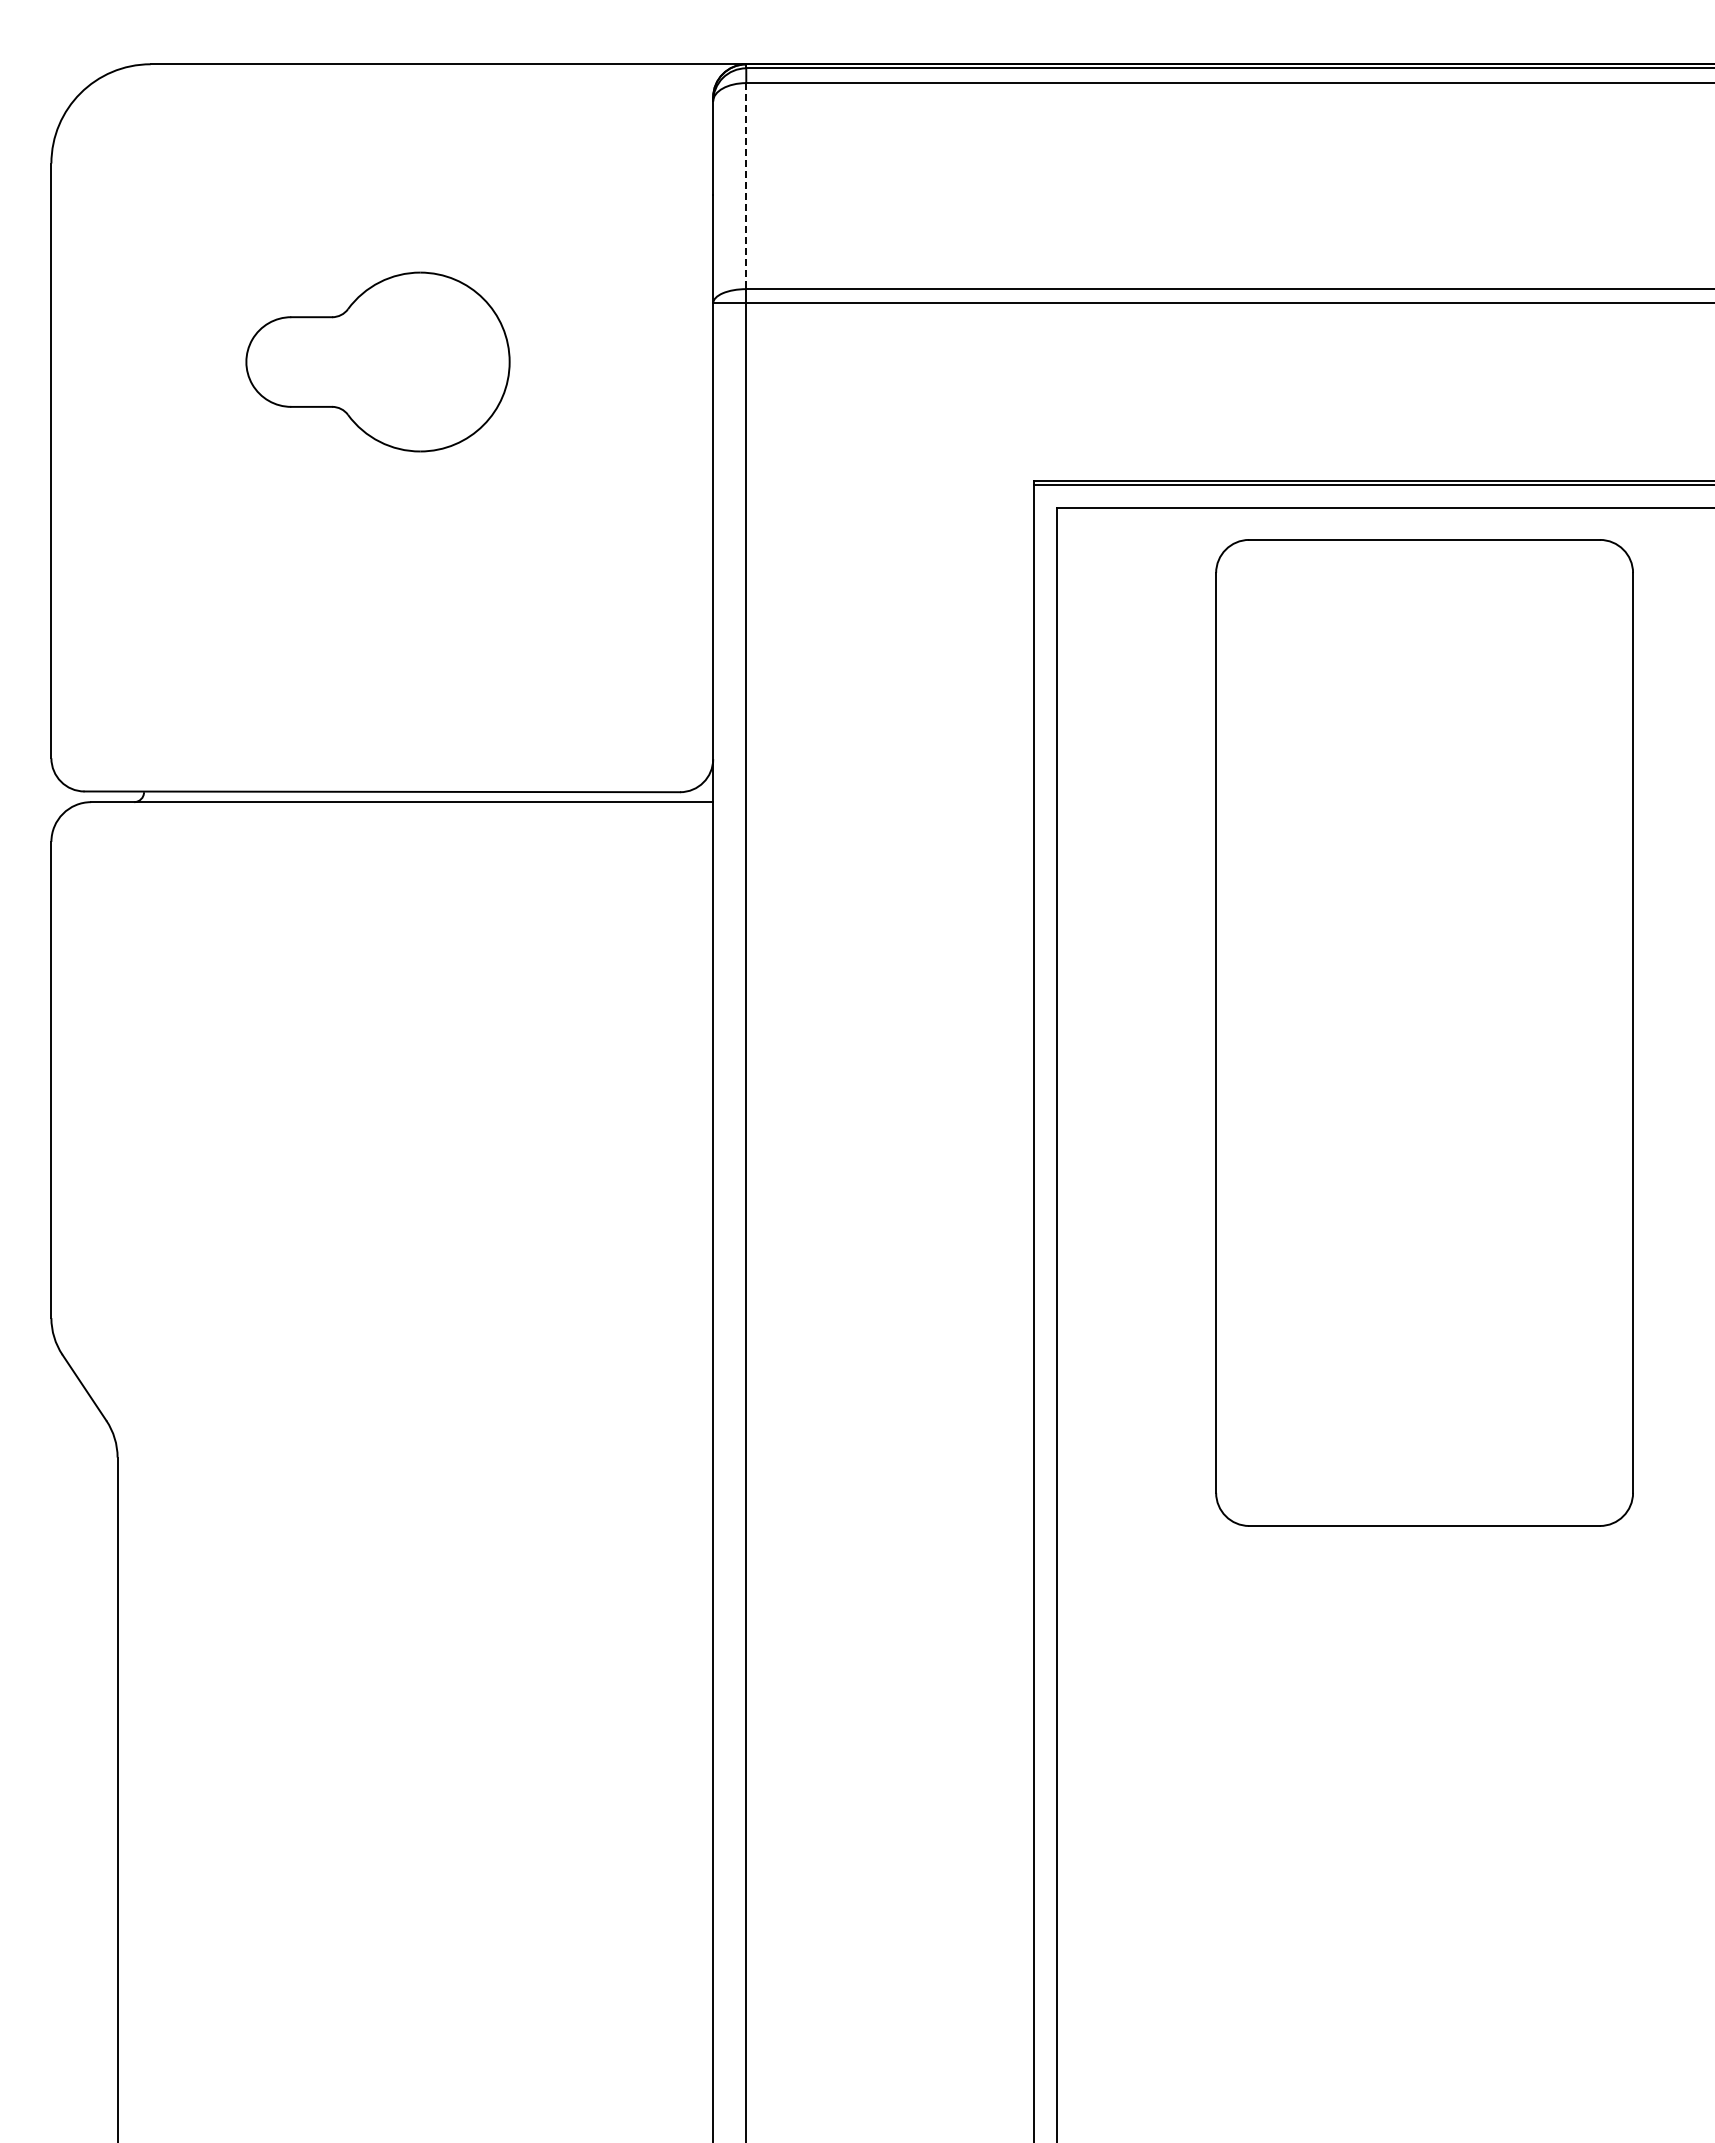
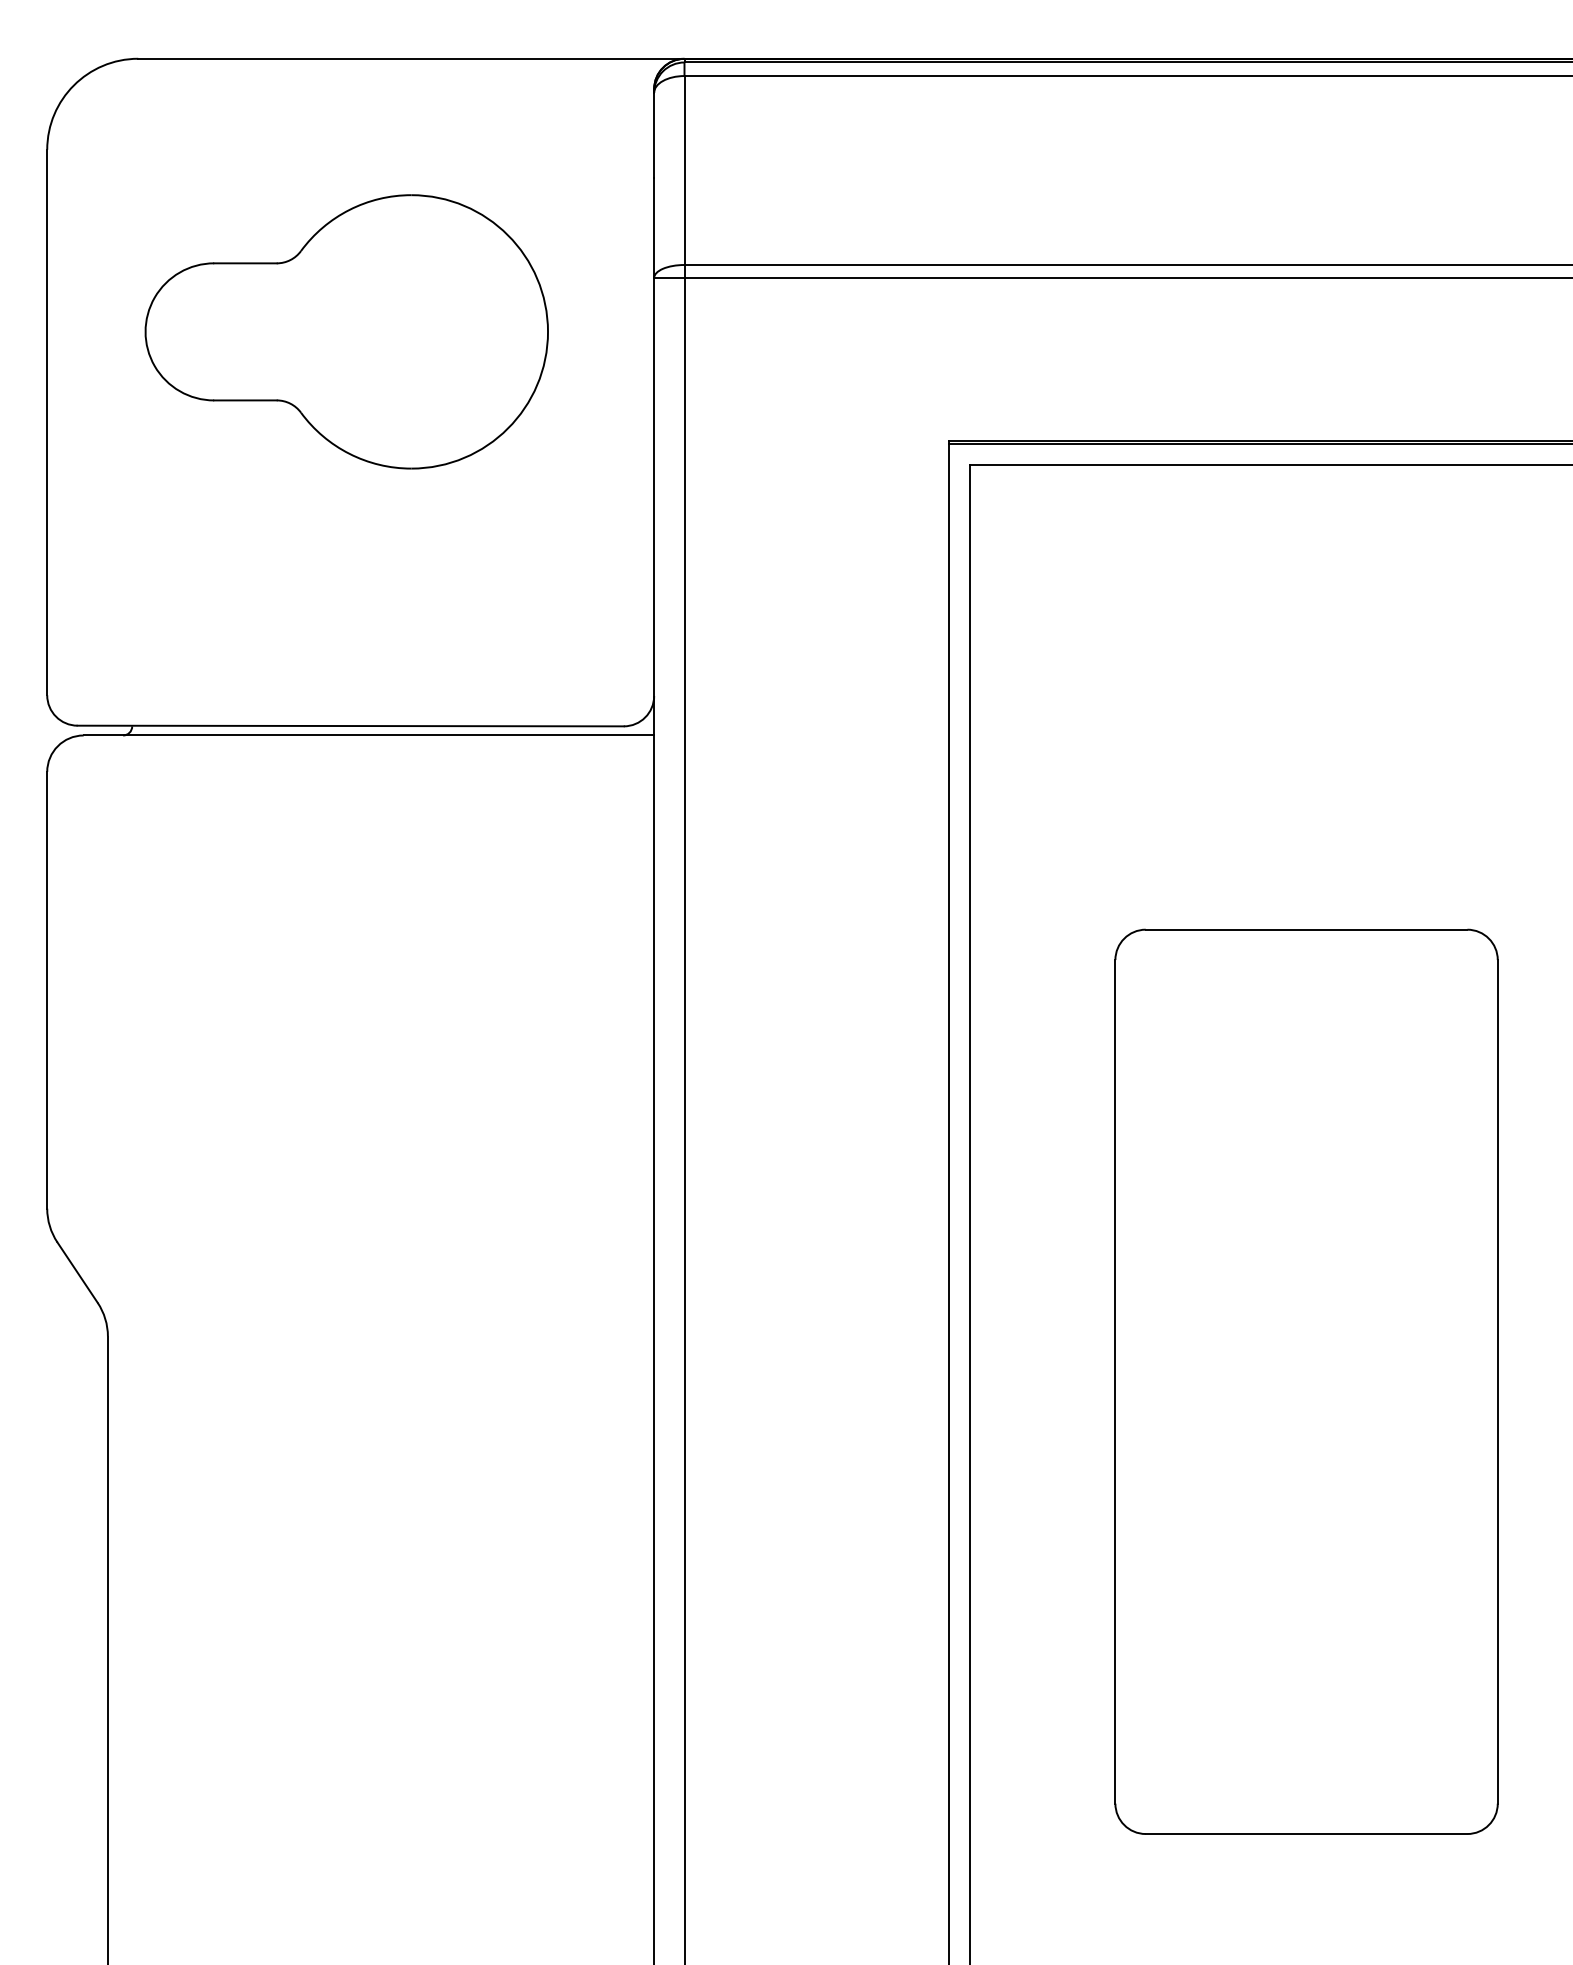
line: (746, 186) -> (684, 170), dashed -> solid
part: (377, 361) -> (346, 331), size x1.67
part: (1424, 1032) -> (1306, 1381), moved

